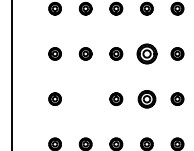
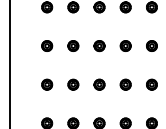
part: (146, 53) -> (125, 45), size x0.62
part: (85, 98) -> (73, 84), added
part: (146, 98) -> (125, 84), size x0.71

